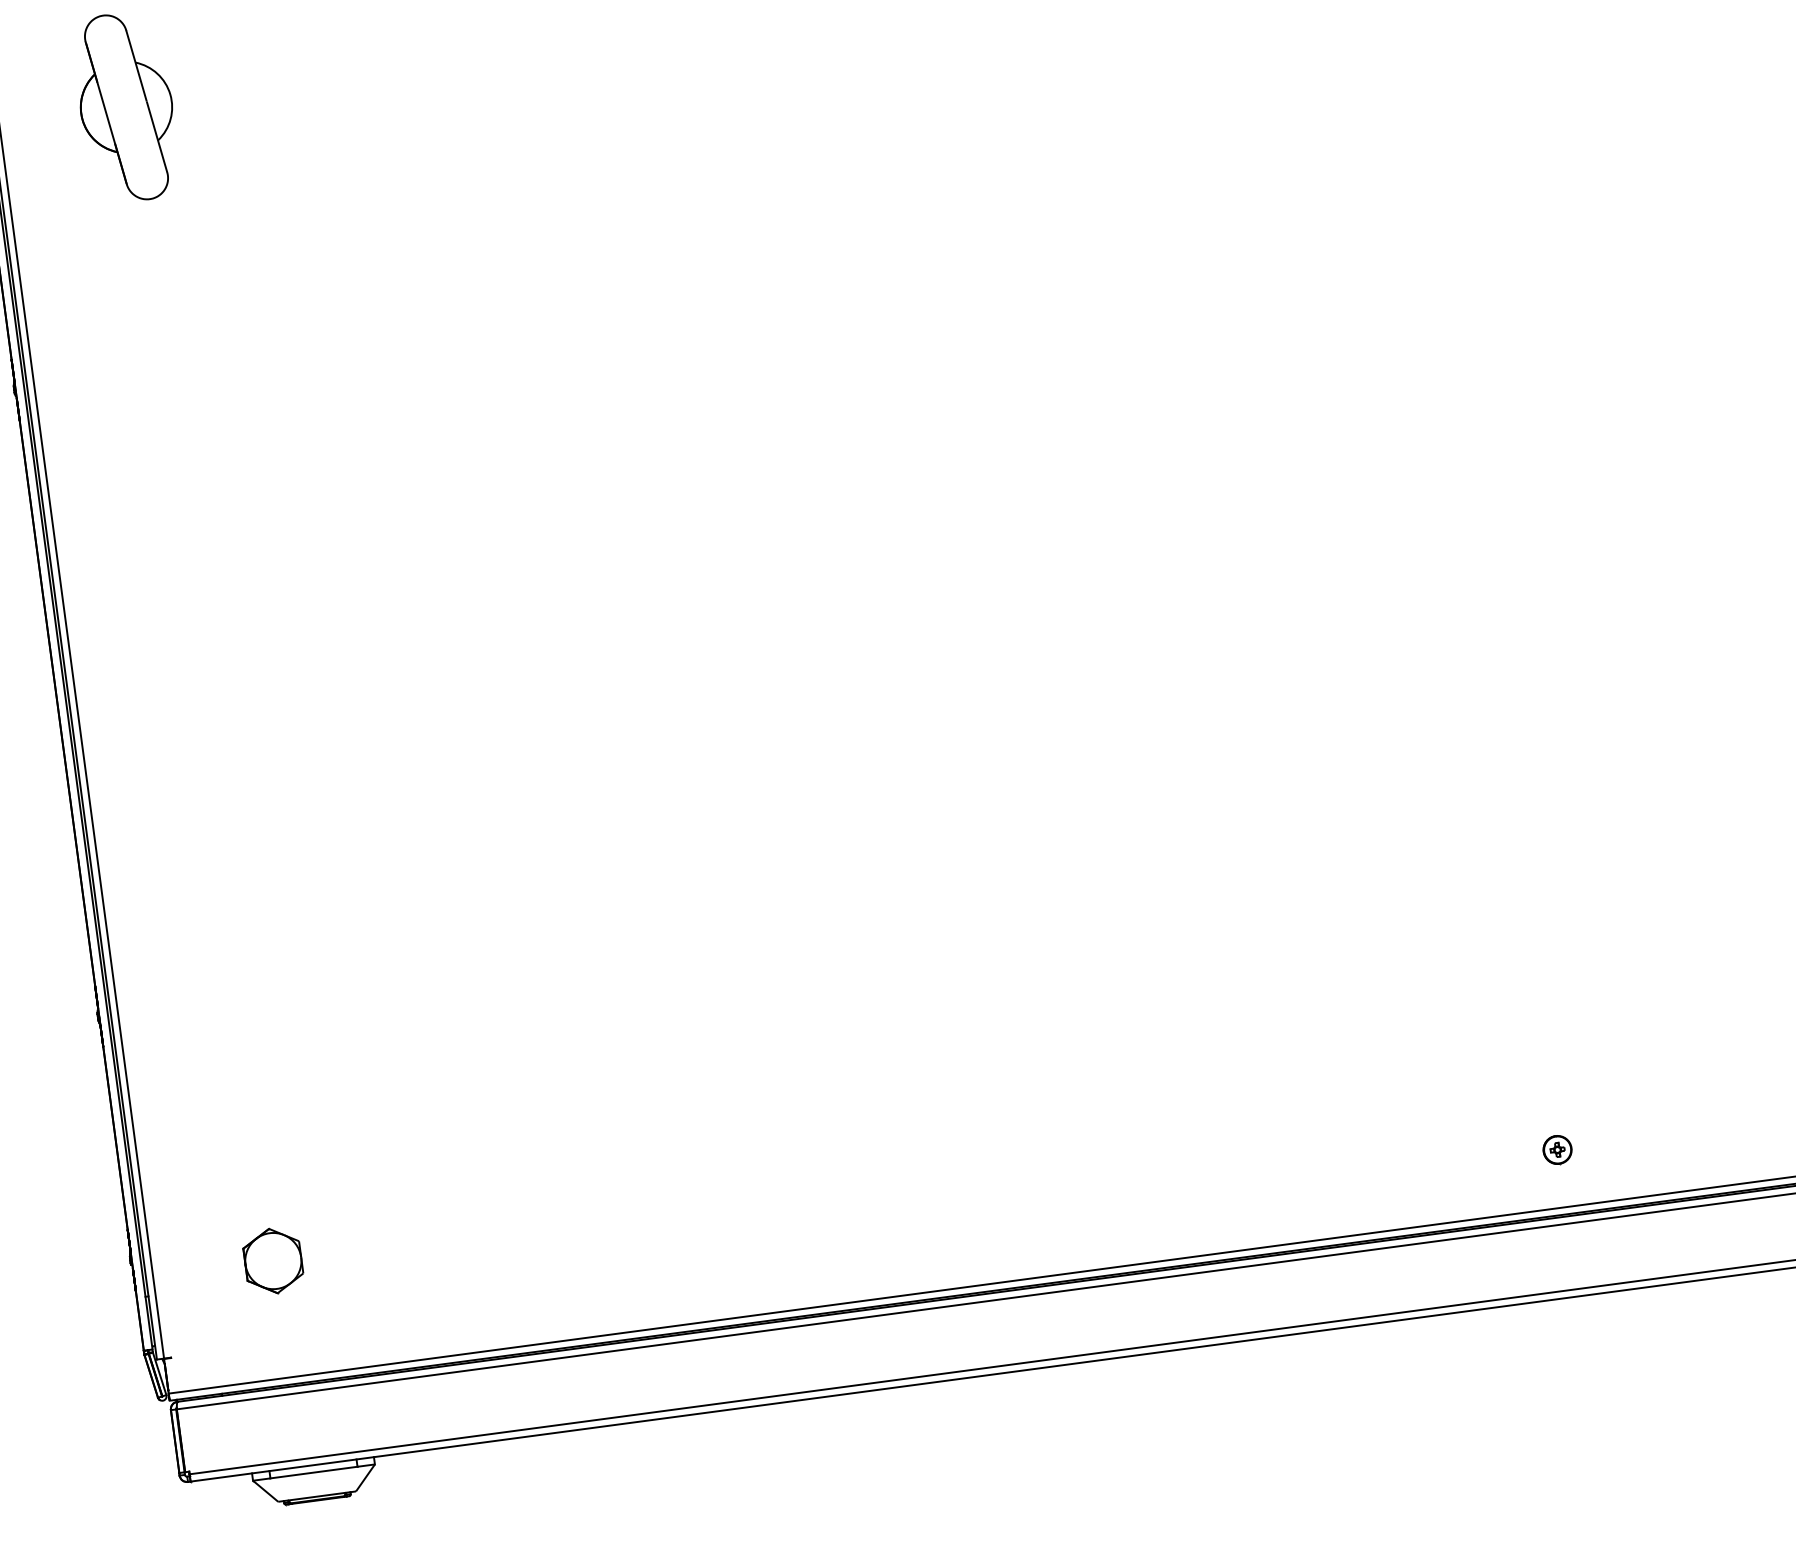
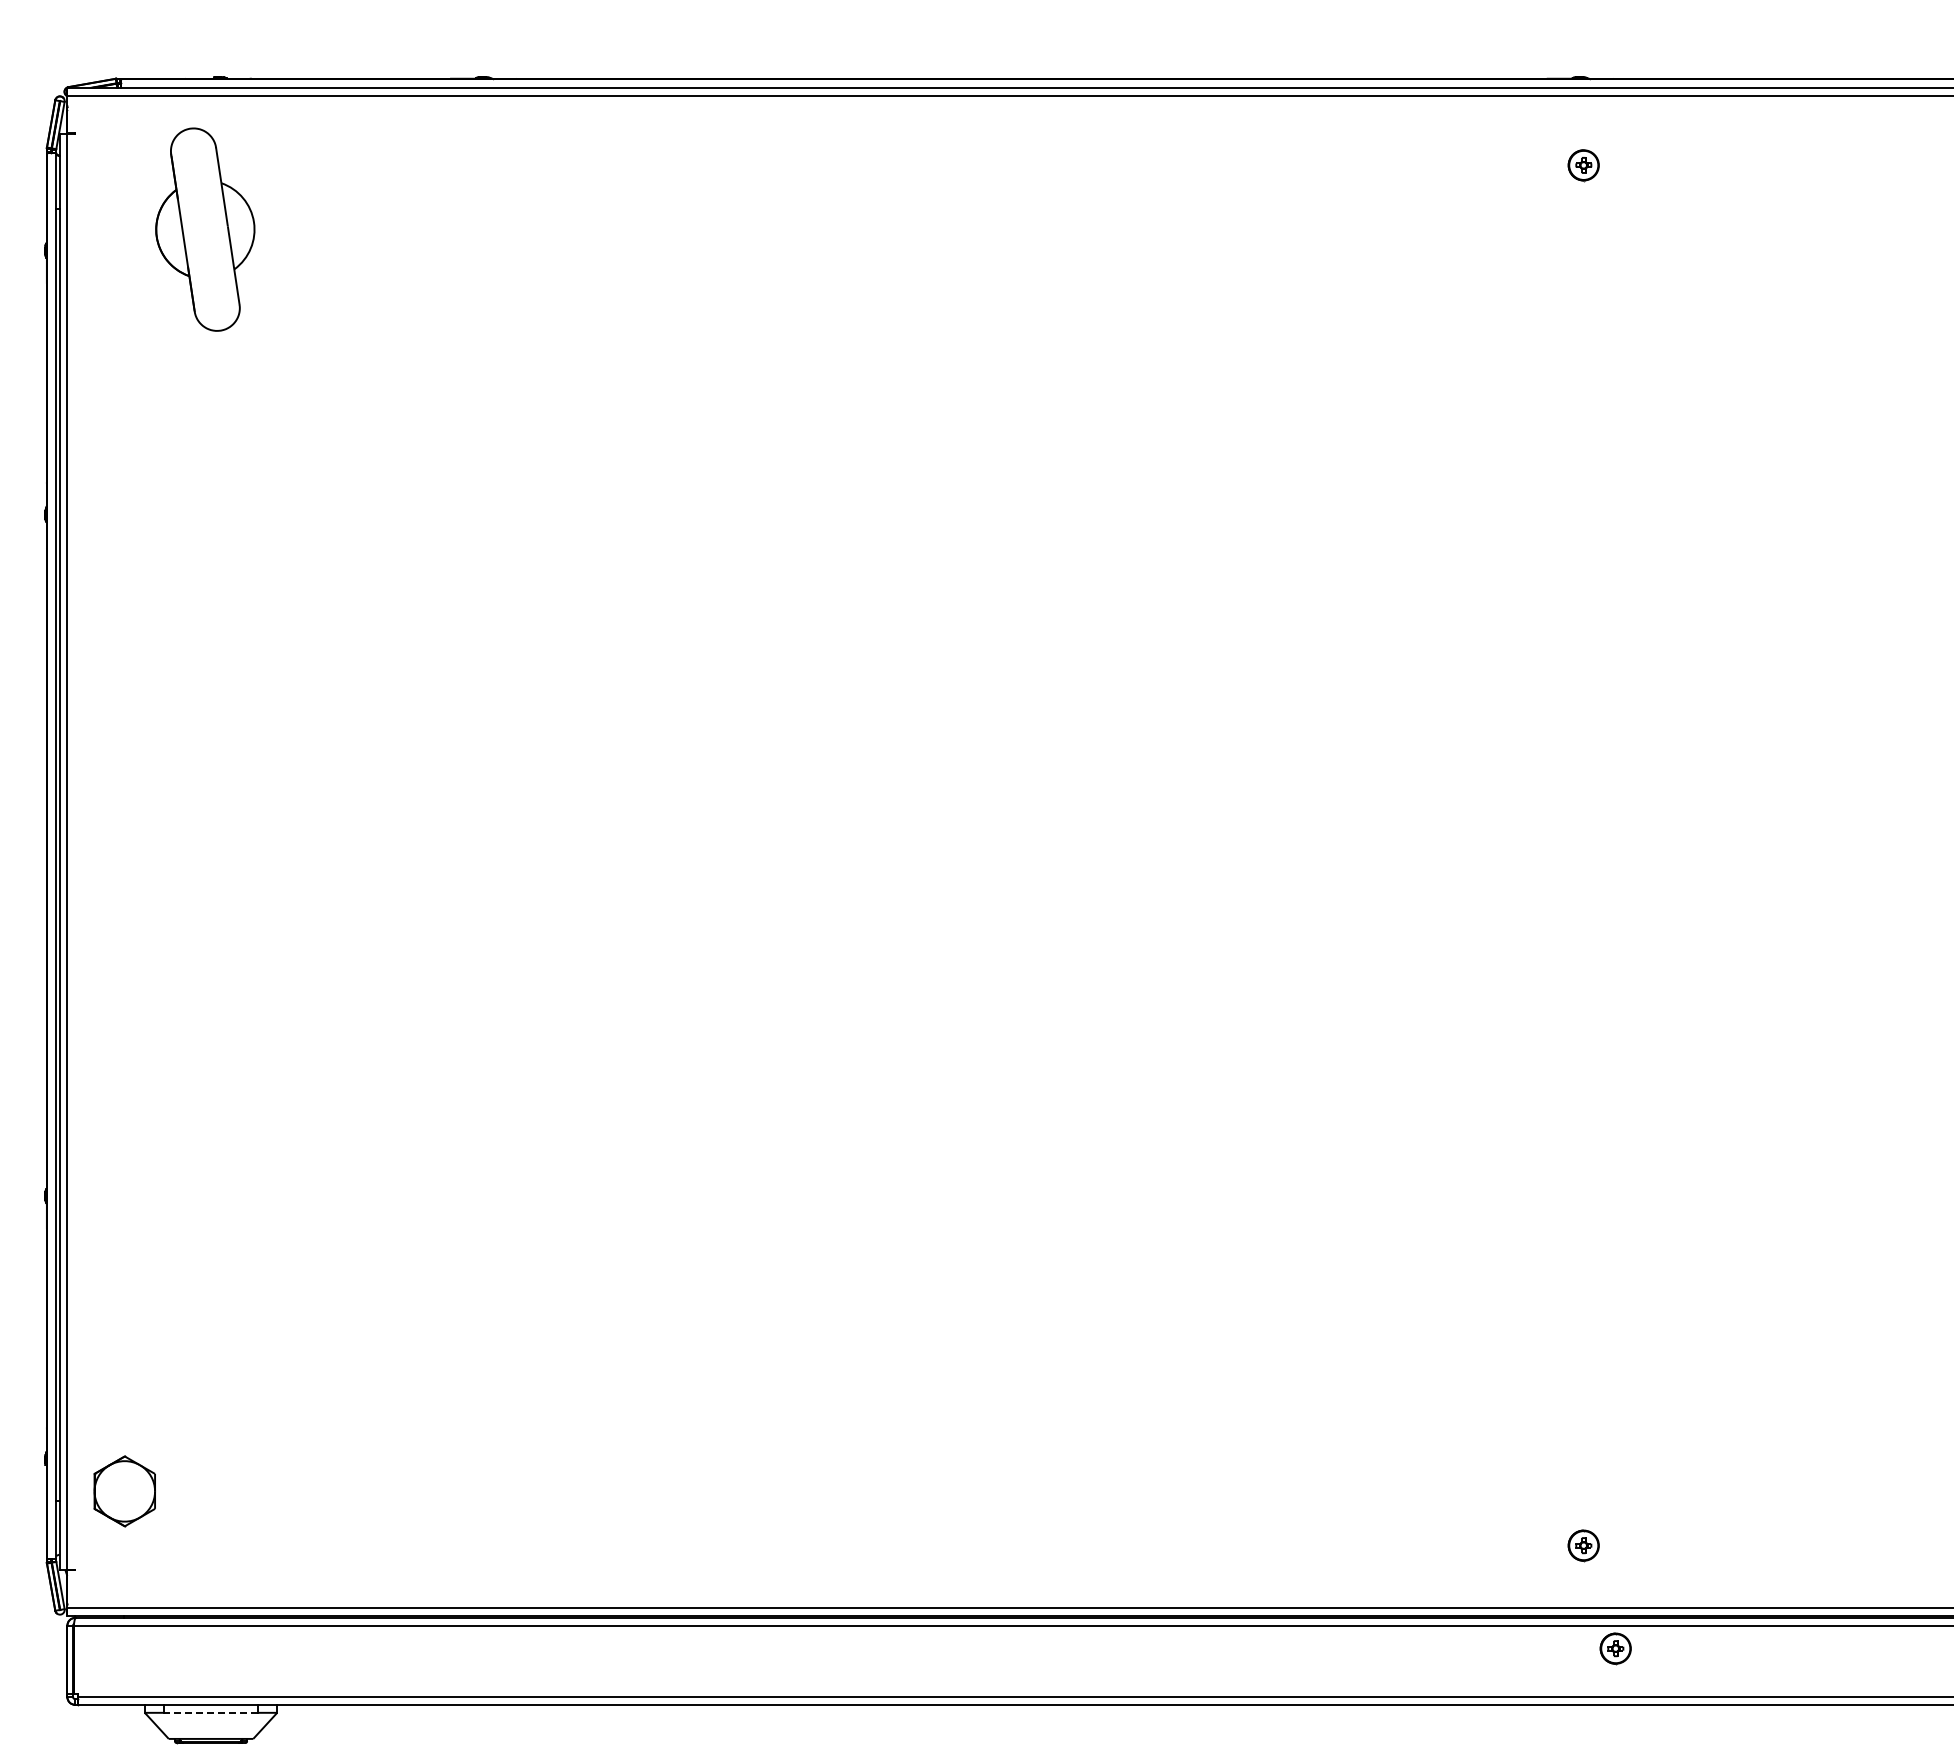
part: (1599, 1240) -> (1615, 1648), added
part: (273, 1261) -> (124, 1491), moved
line: (313, 1472) -> (210, 1712), solid -> dashed

